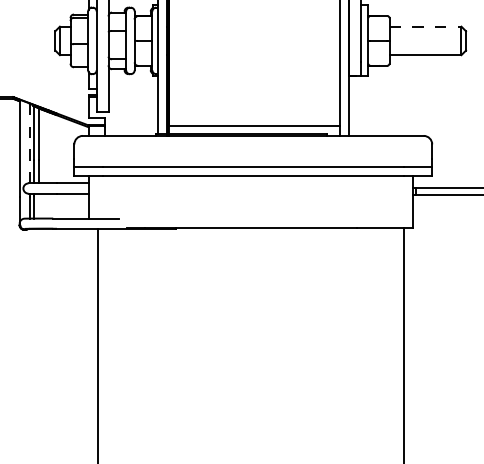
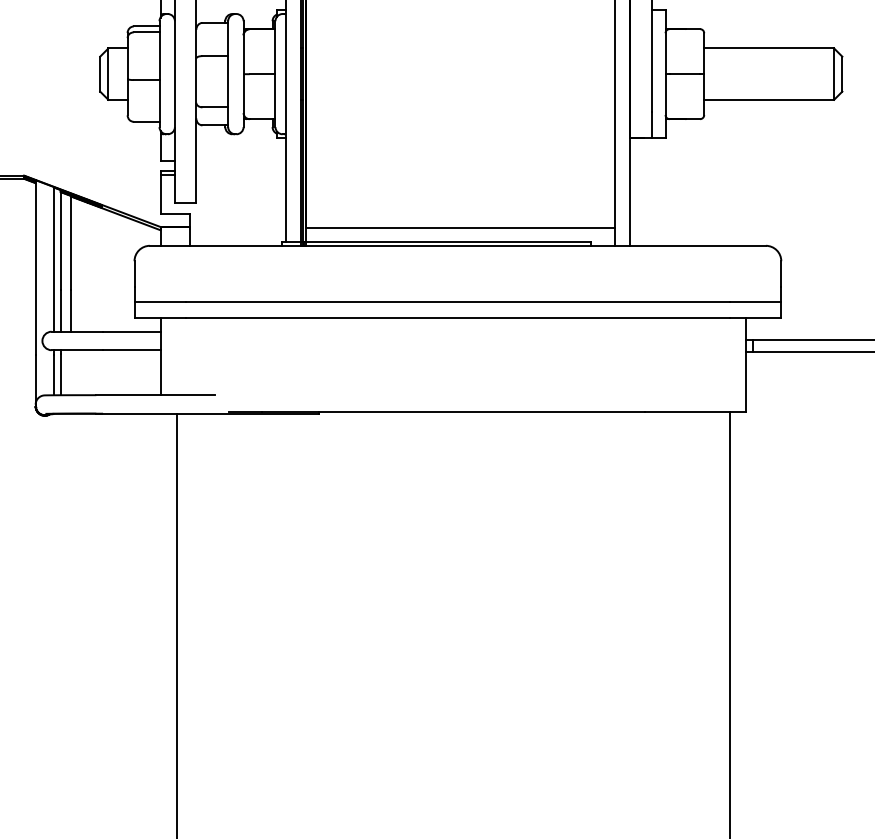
line: (425, 26) -> (769, 48), dashed -> solid
line: (29, 143) -> (53, 259), dashed -> solid

